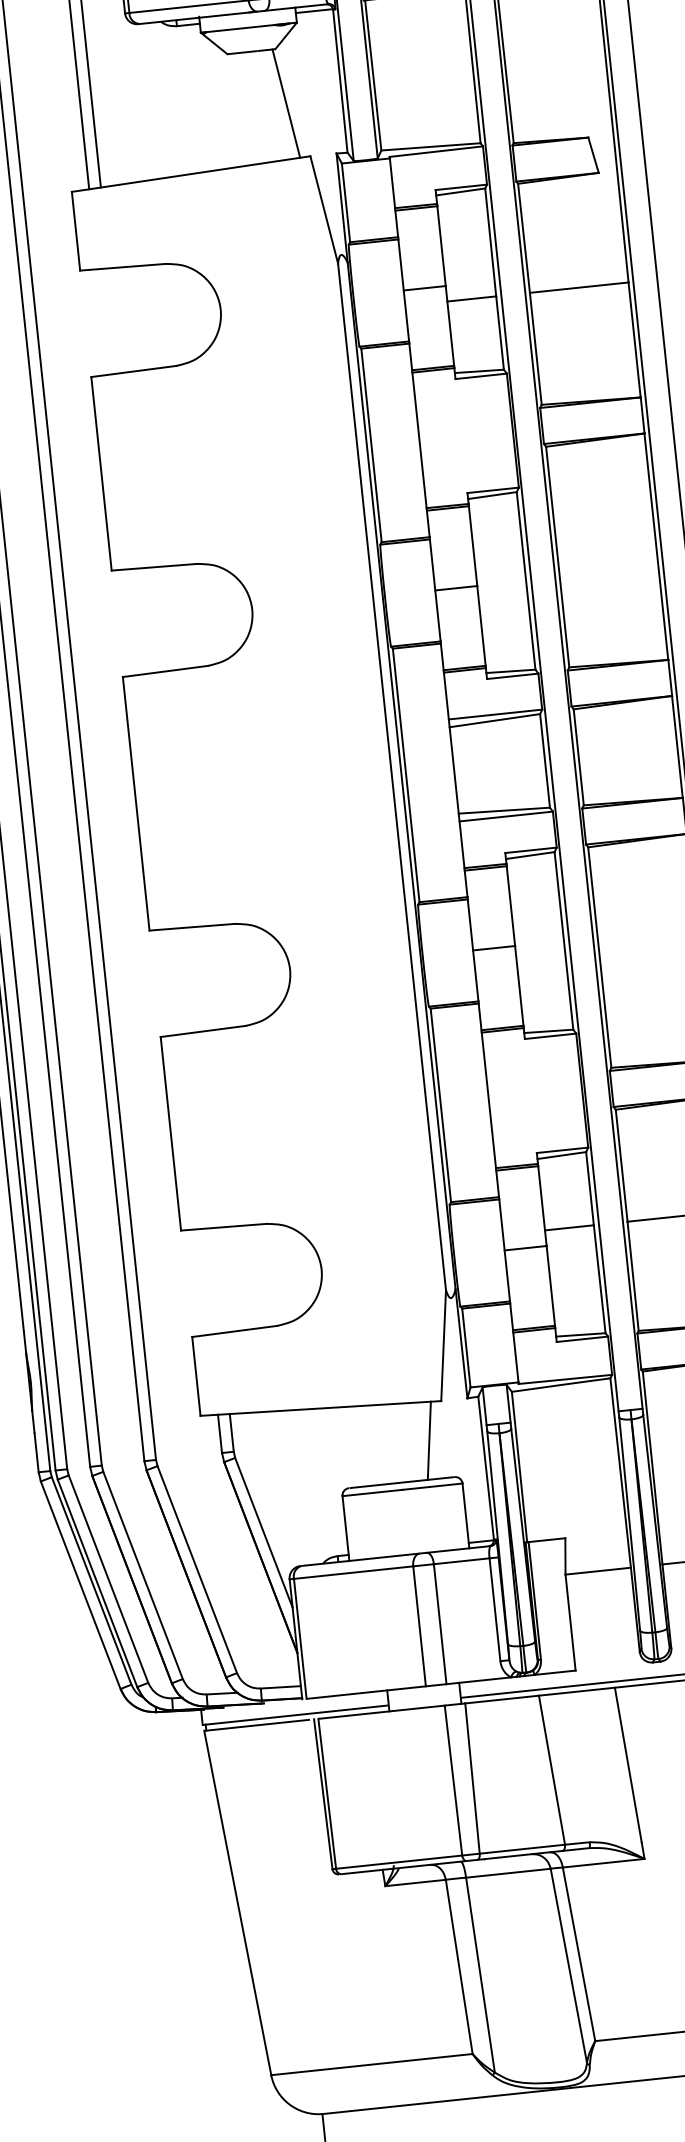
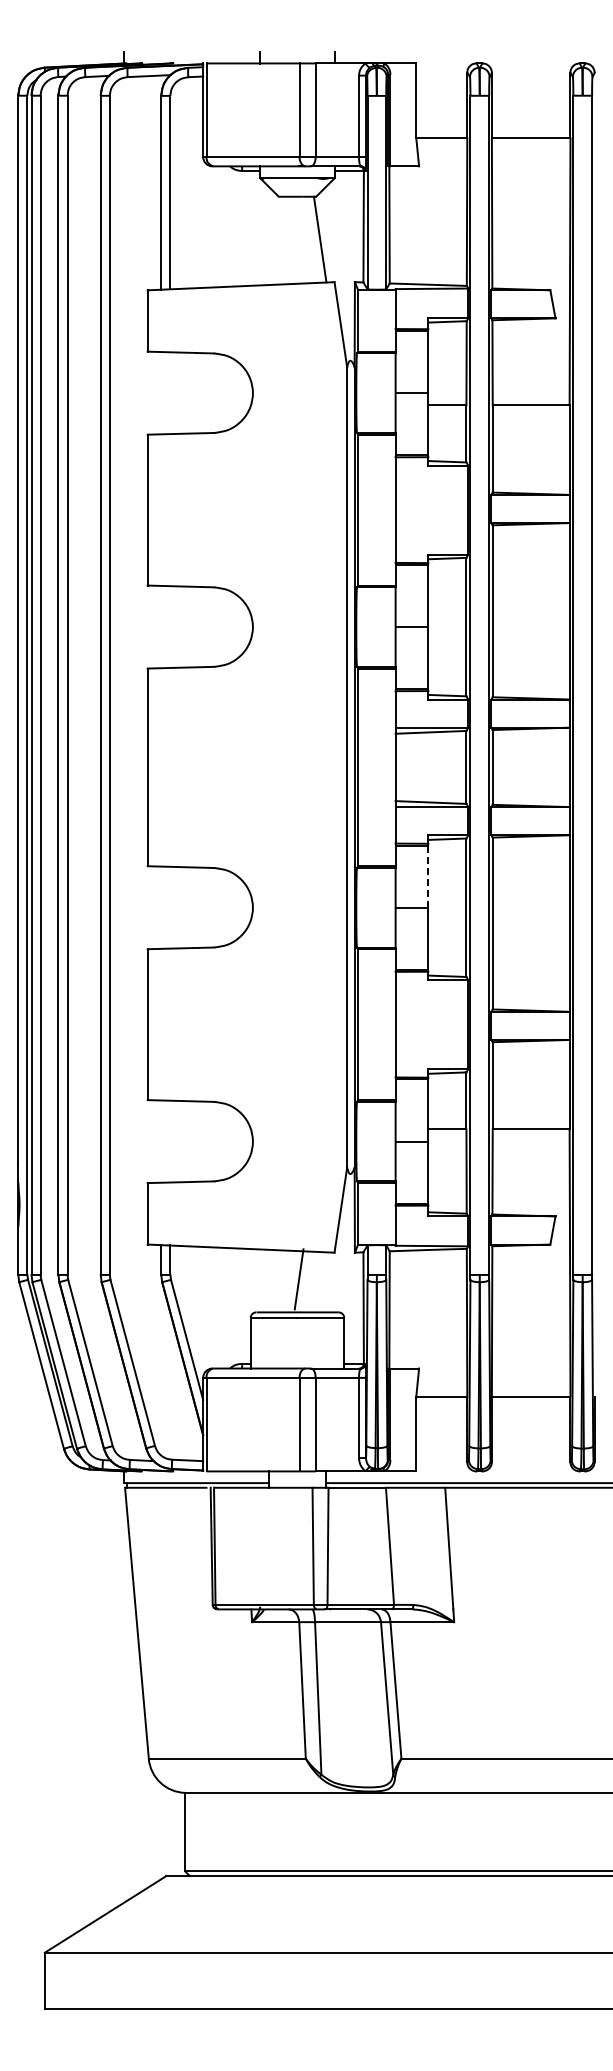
line: (511, 905) -> (428, 876), solid -> dashed
line: (428, 1441) -> (298, 1279), moved

